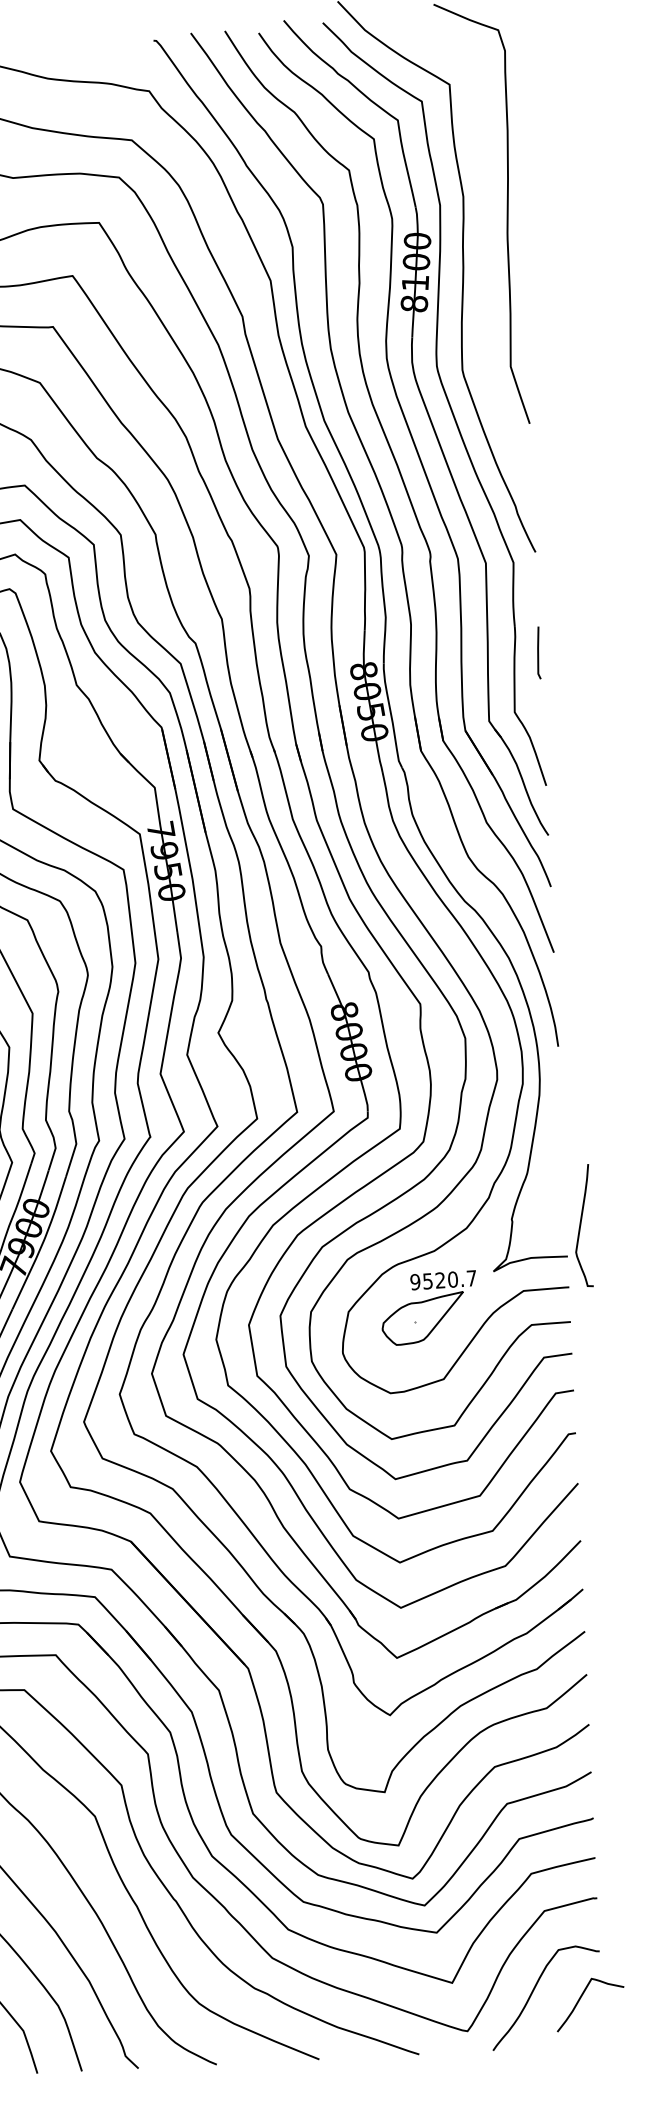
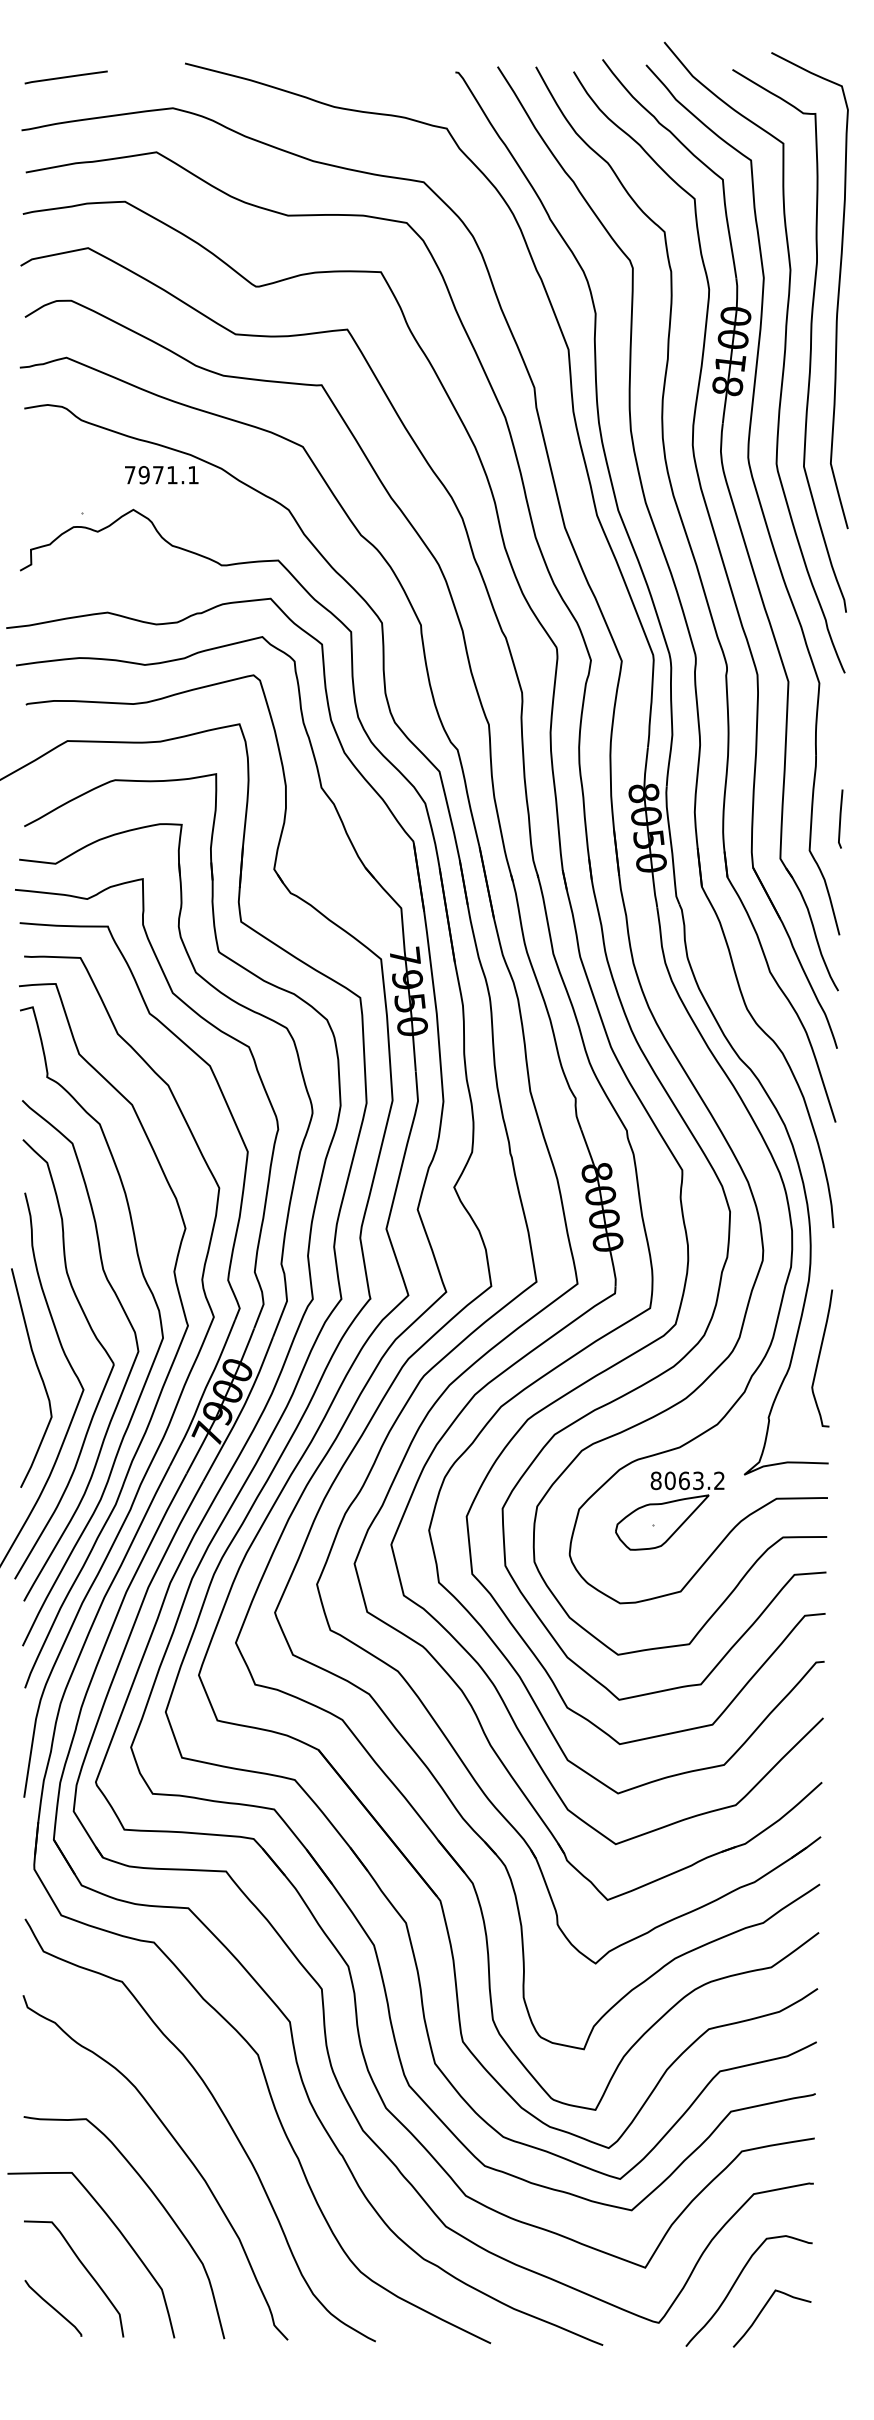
curve: (485, 258) -> (810, 340), added
line: (538, 652) -> (840, 818), moved
curve: (580, 1226) -> (819, 1358), moved
text: (443, 1279) -> (687, 1480), 9520.7 -> 8063.2
curve: (581, 1998) -> (762, 2311), moved

